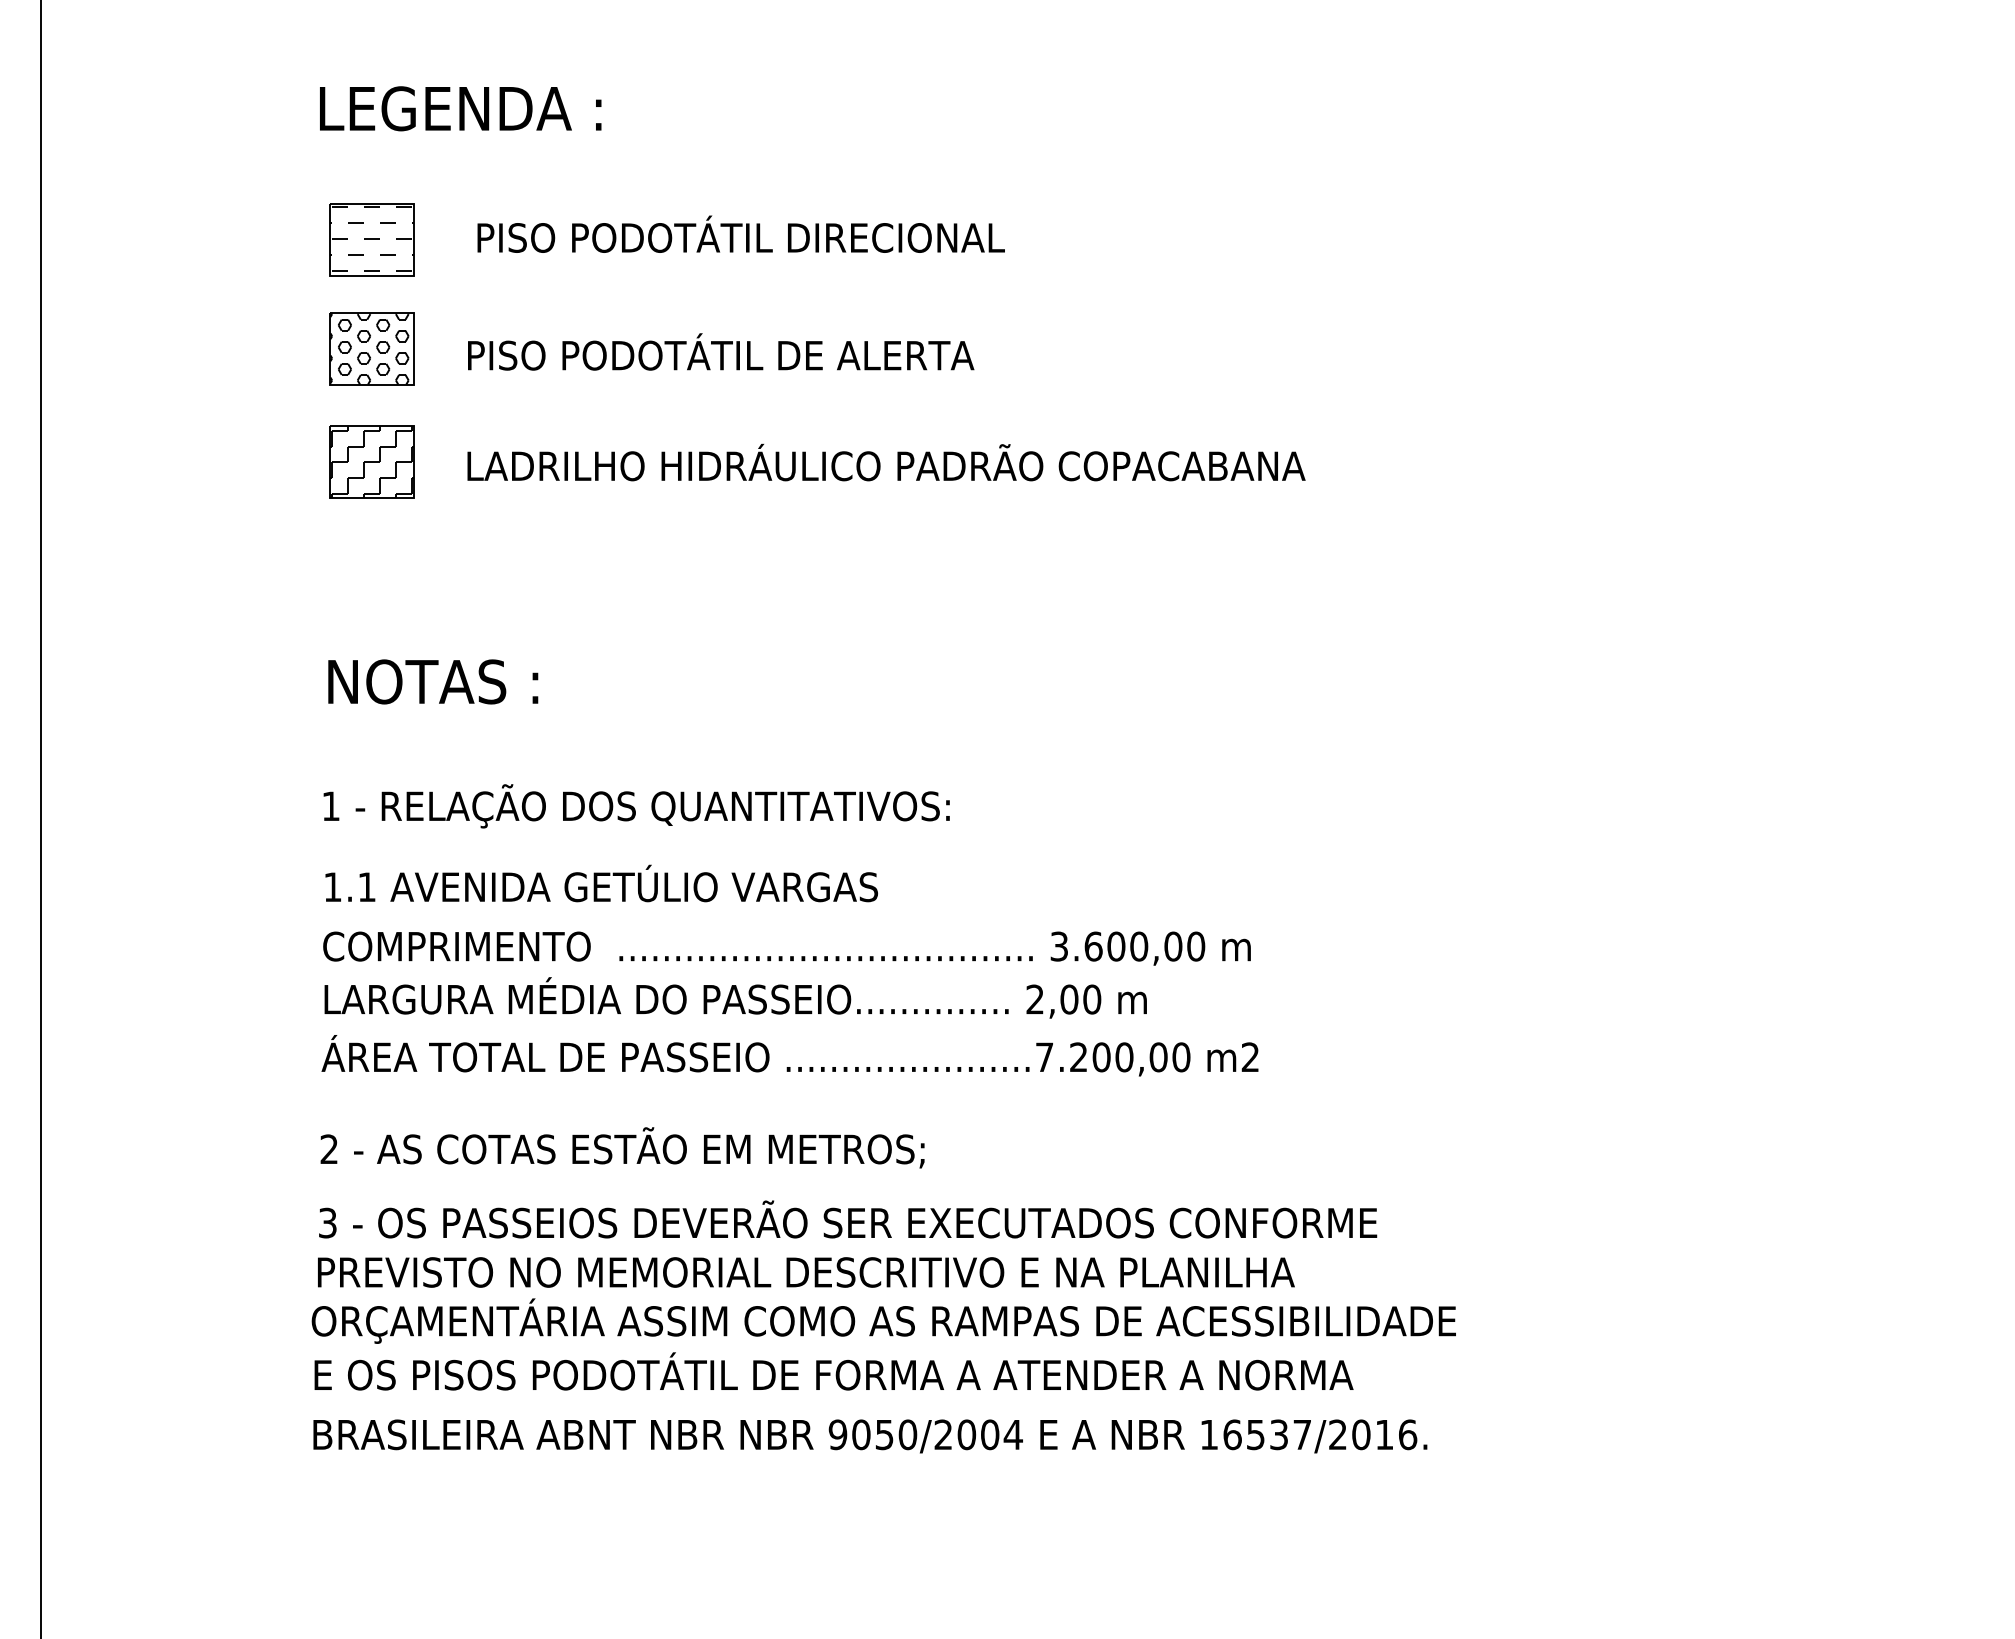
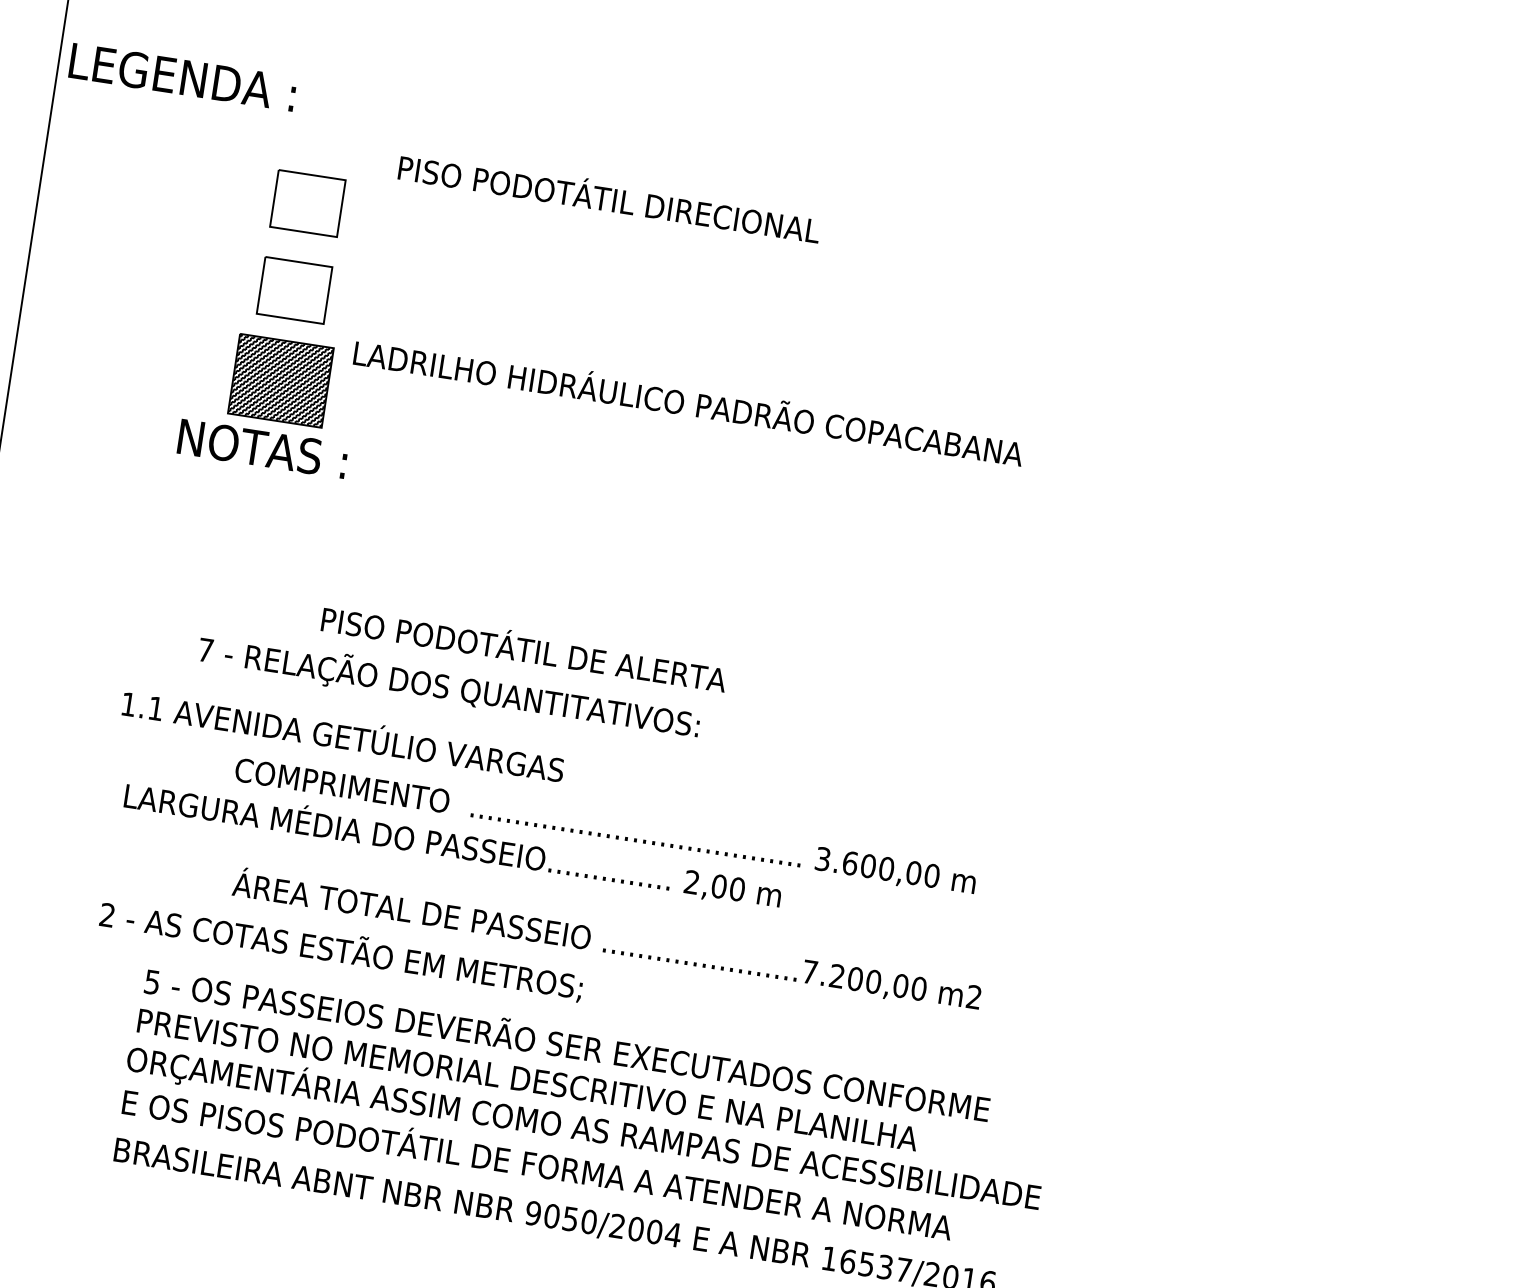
text: (460, 108) -> (182, 77), moved
text: (740, 233) -> (609, 196), moved
hatch: (372, 239) -> (307, 203), removed
hatch: (369, 348) -> (292, 289), removed
text: (721, 351) -> (524, 647), moved
part: (371, 461) -> (280, 380), size x1.4
text: (886, 462) -> (689, 401), moved
text: (433, 681) -> (263, 448), moved
text: (330, 805) -> (205, 649), 1 -> 7
text: (601, 883) -> (343, 734), moved
text: (786, 948) -> (605, 827), moved
text: (735, 997) -> (453, 844), moved
text: (789, 1055) -> (606, 939), moved
text: (622, 1147) -> (341, 949), moved
text: (327, 1222) -> (152, 981), 3 -> 5

